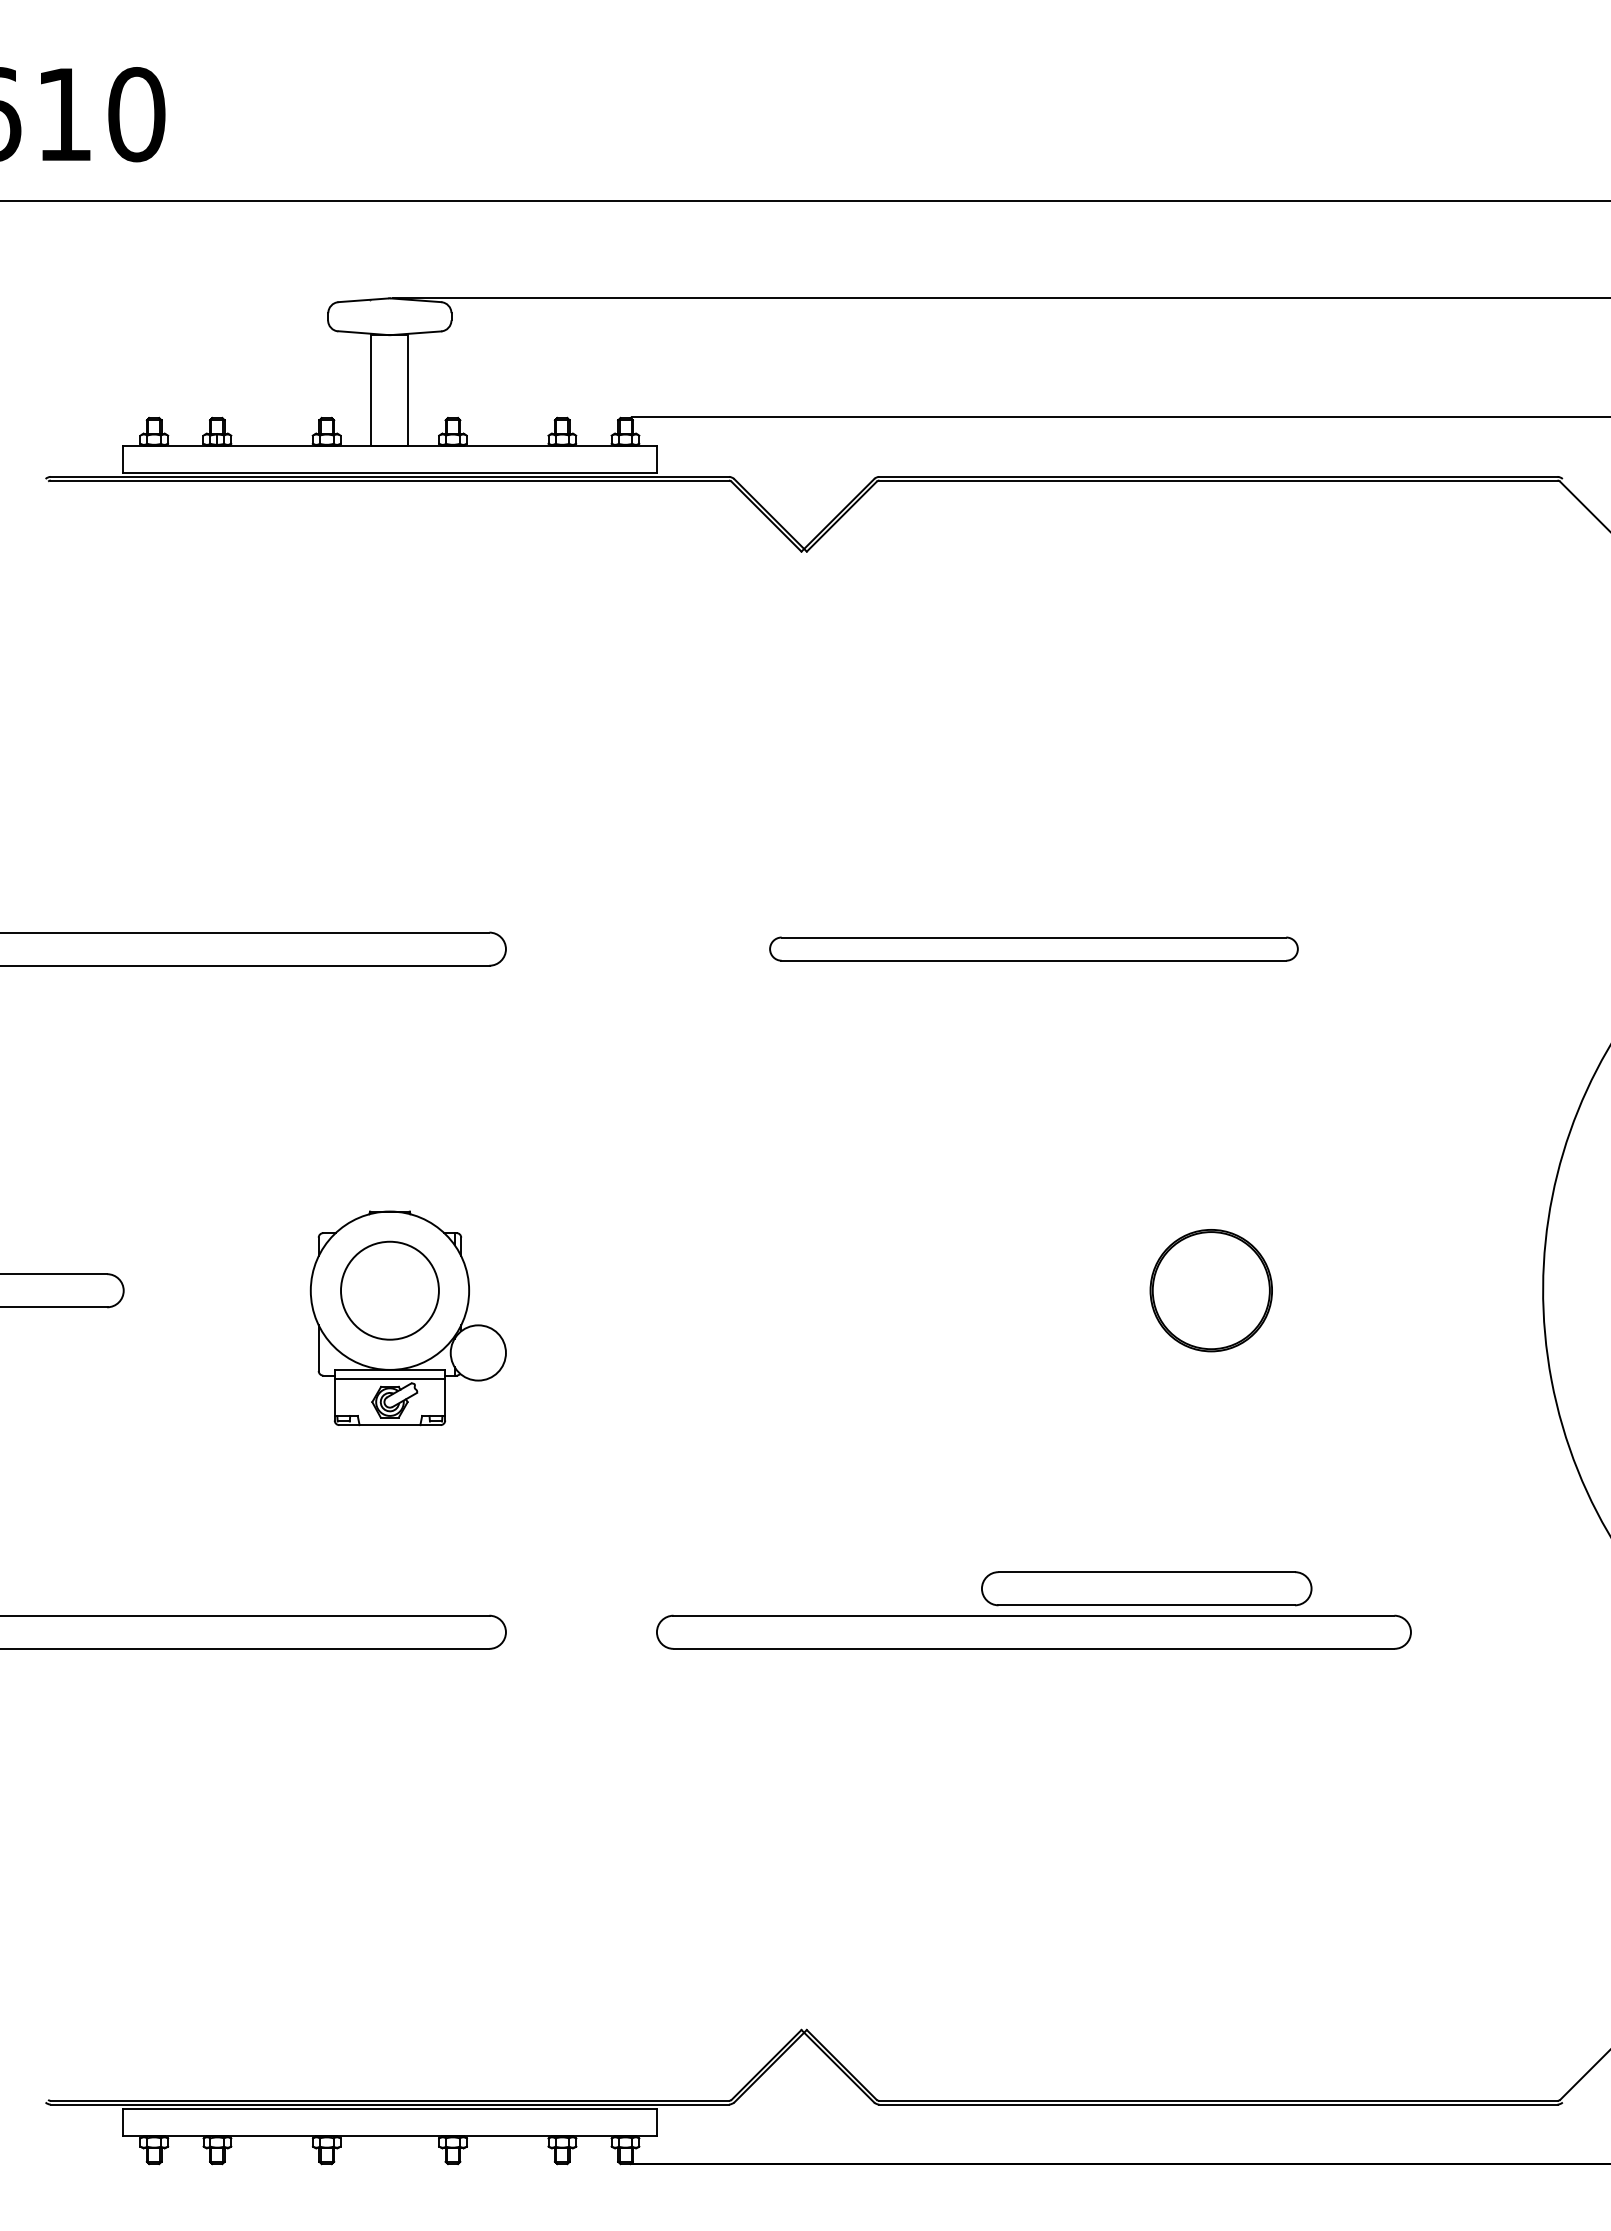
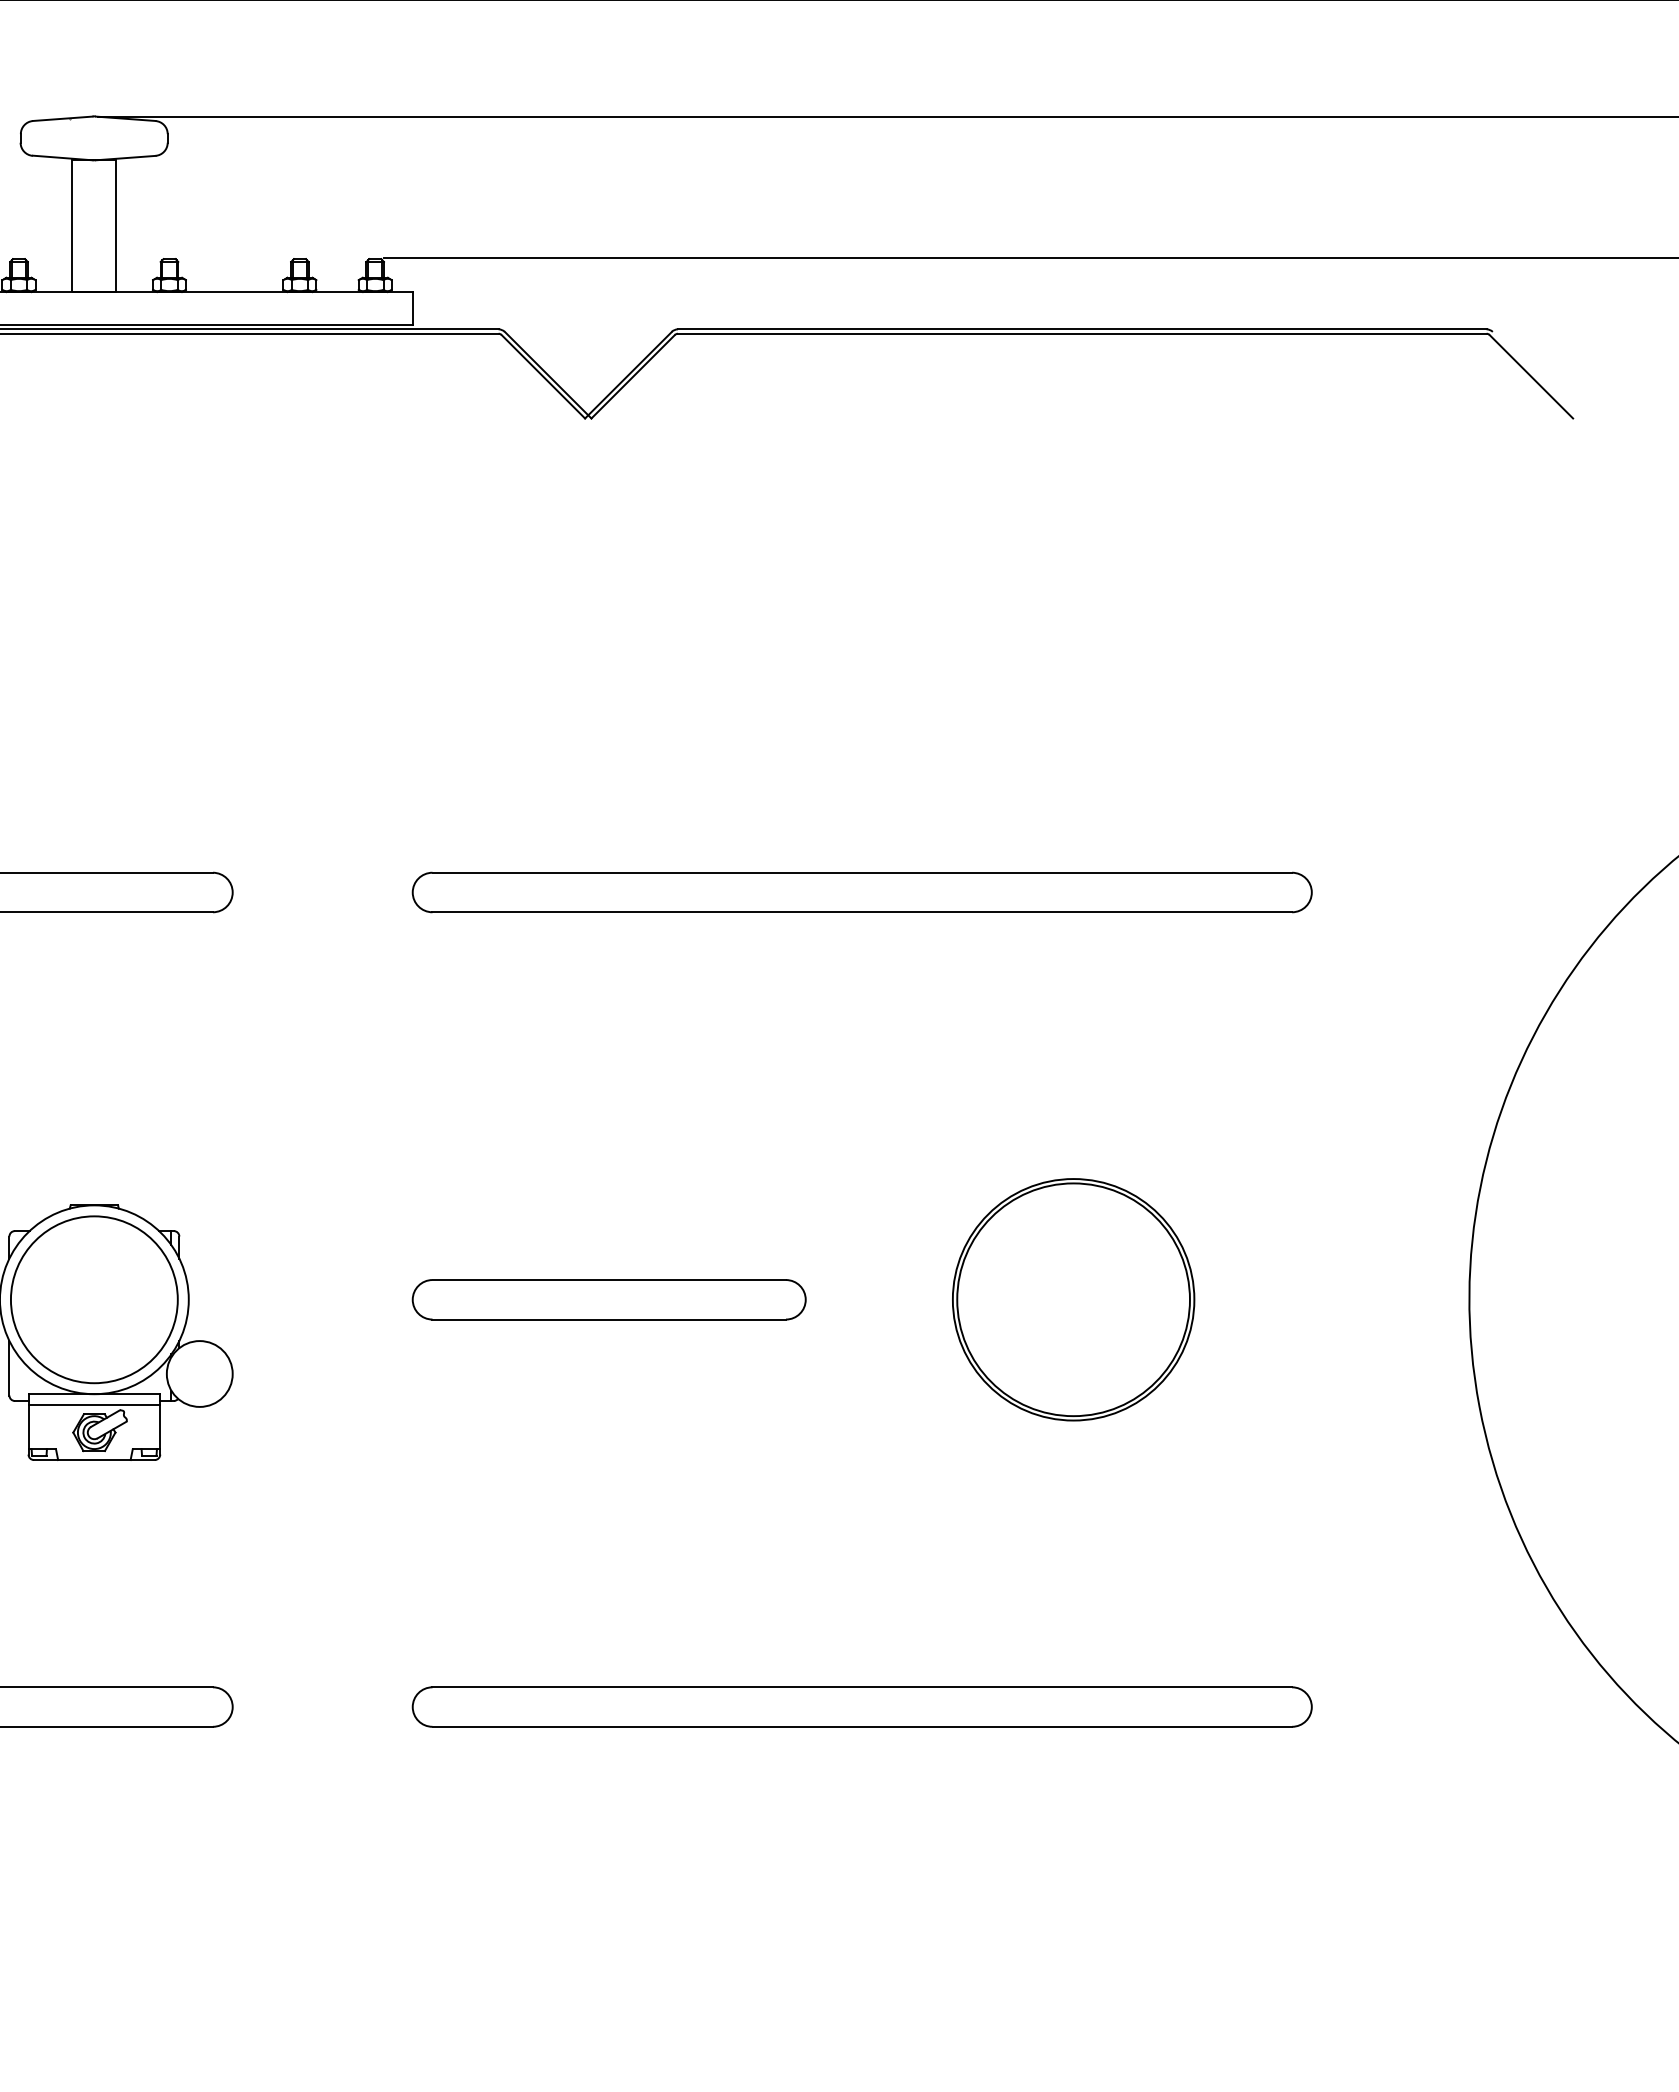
part: (1033, 948) -> (861, 891), size x1.43
circle: (389, 1290) -> (93, 1299), size x1.43
part: (1211, 1290) -> (1073, 1299), size x1.67
part: (1146, 1588) -> (608, 1299), moved

